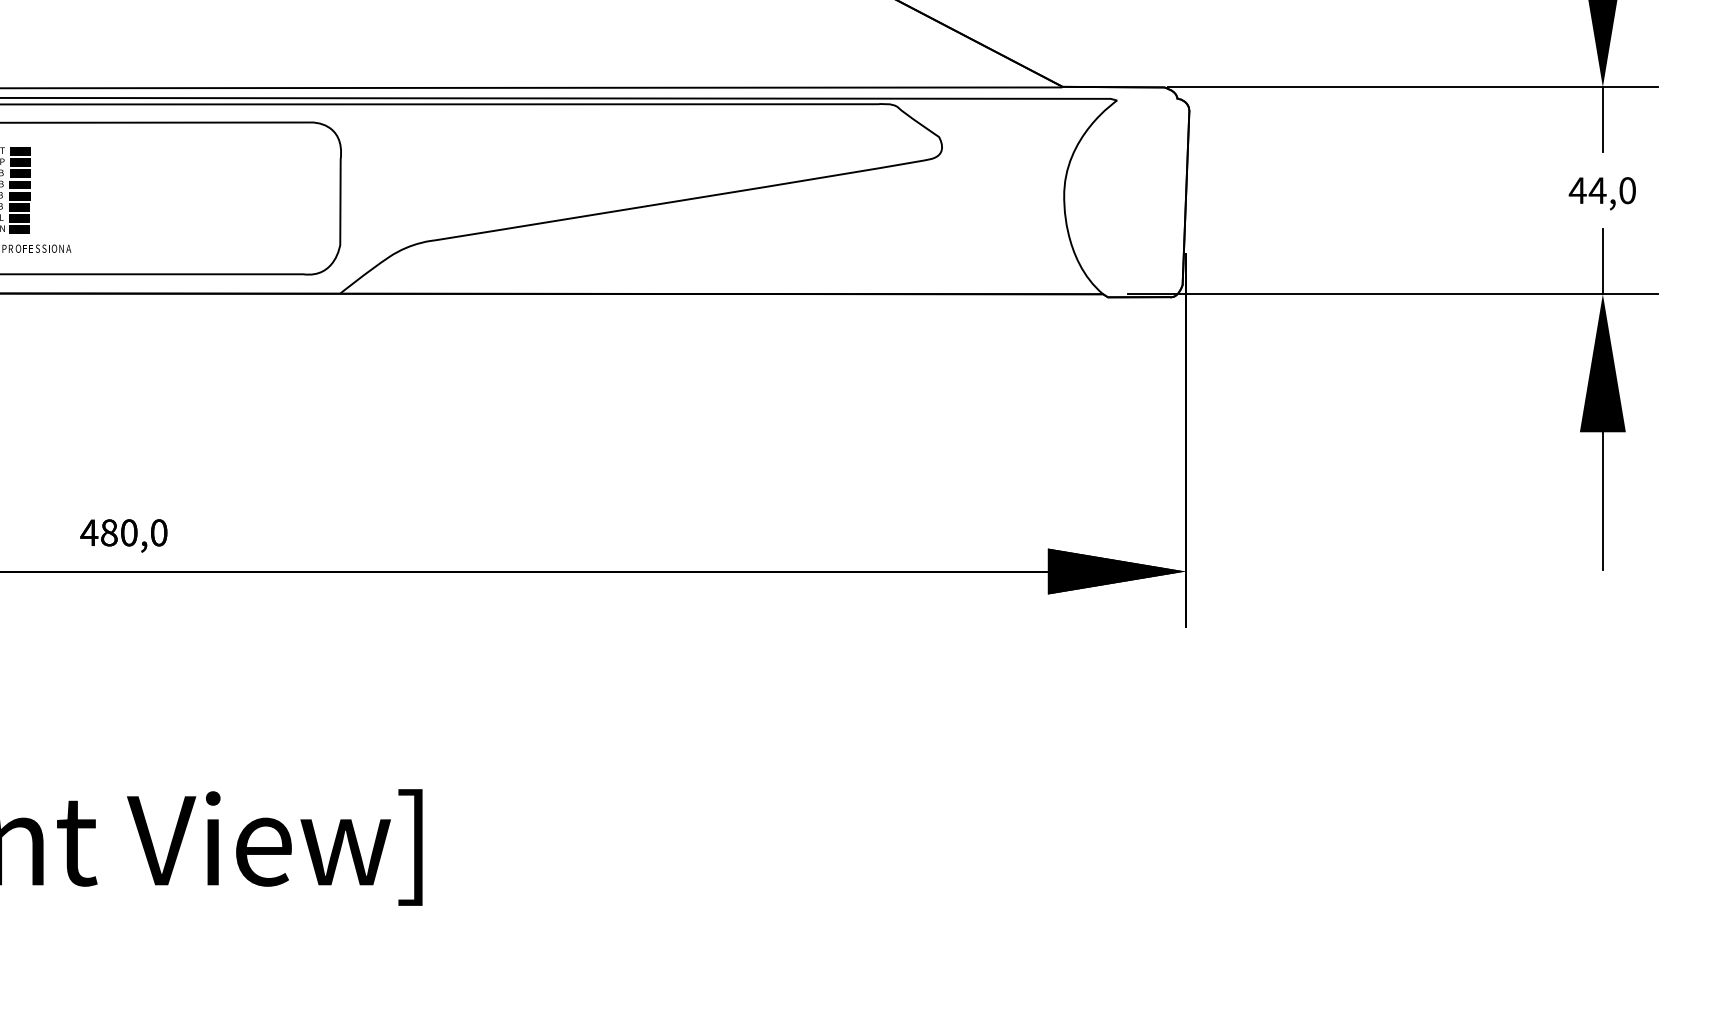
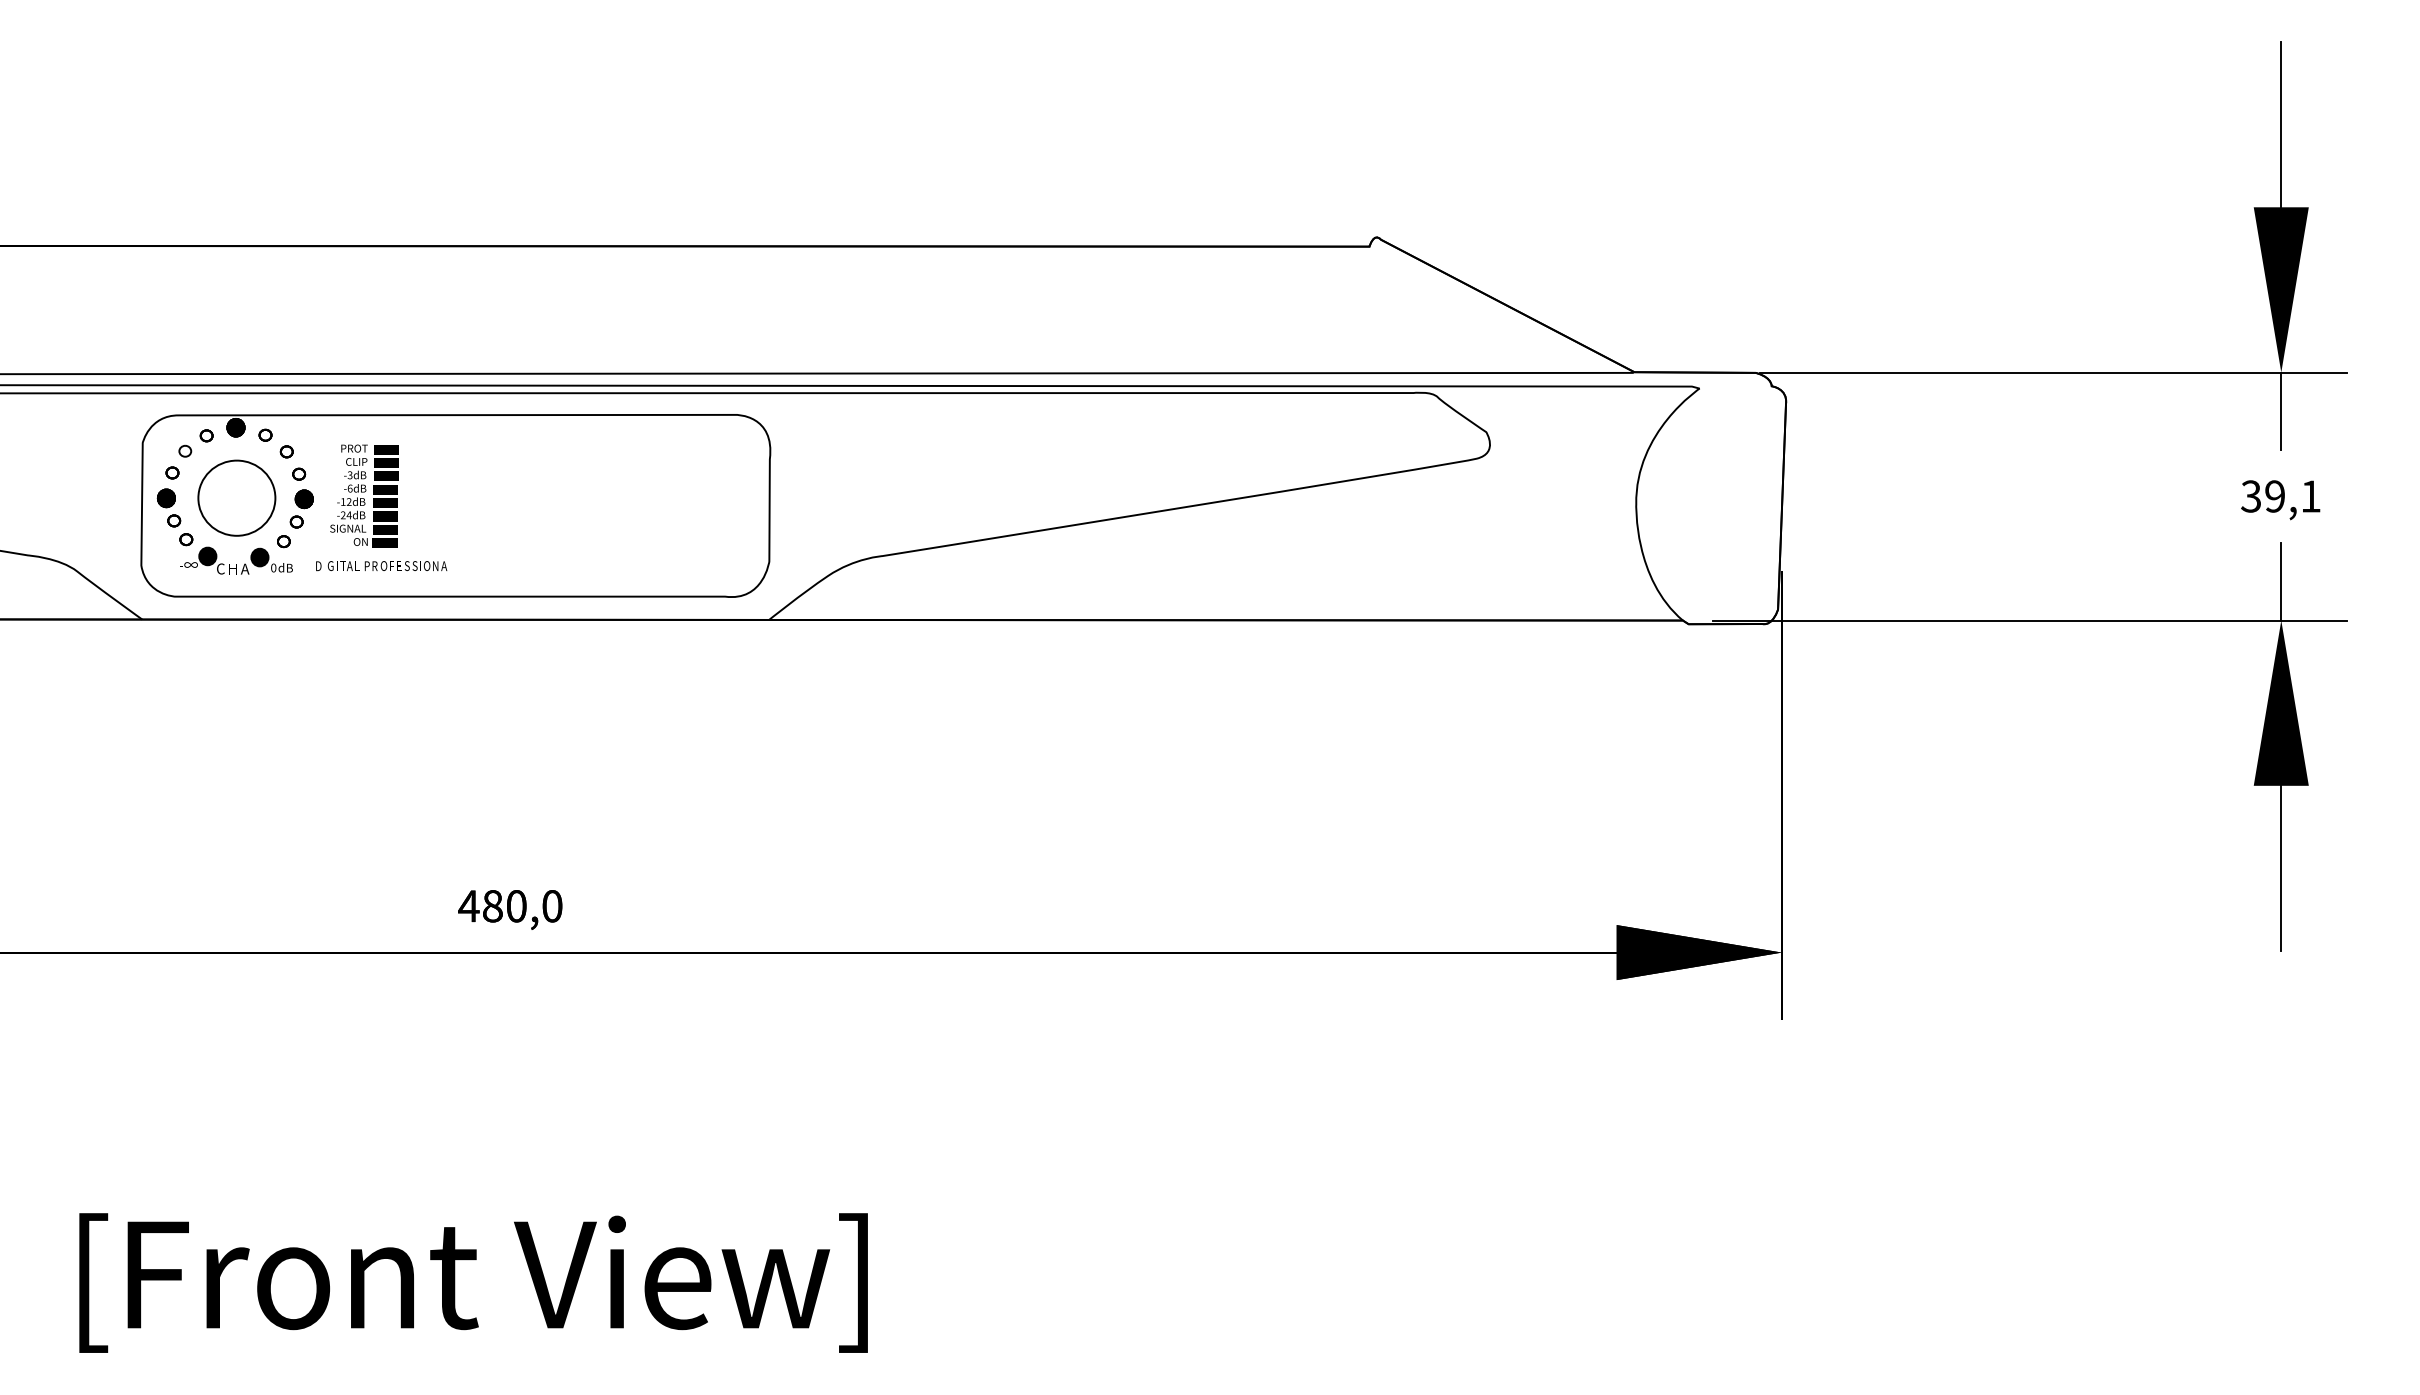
text: (1602, 190) -> (2280, 496), 44,0 -> 39,1

